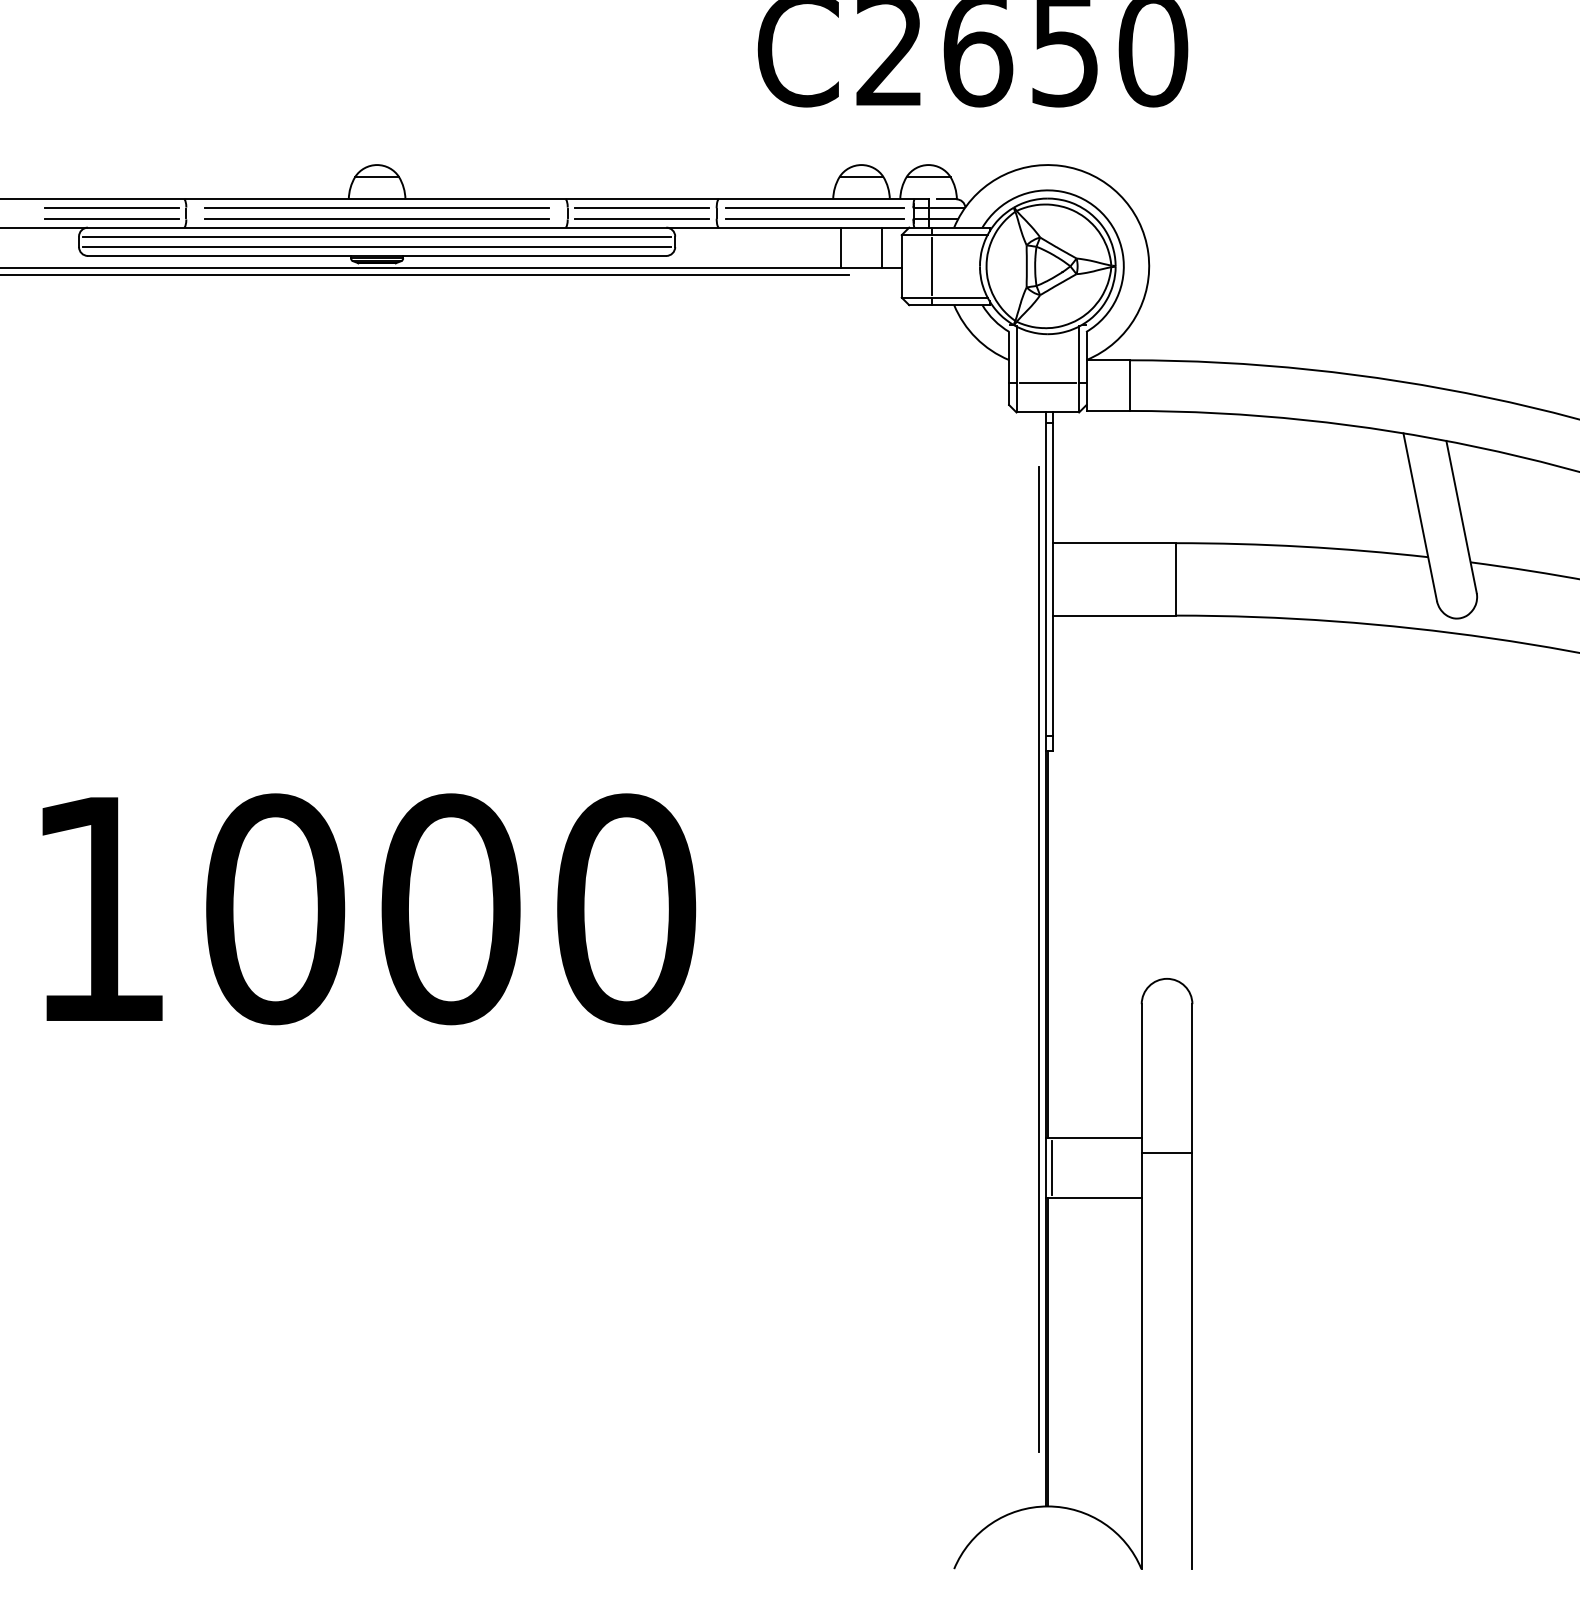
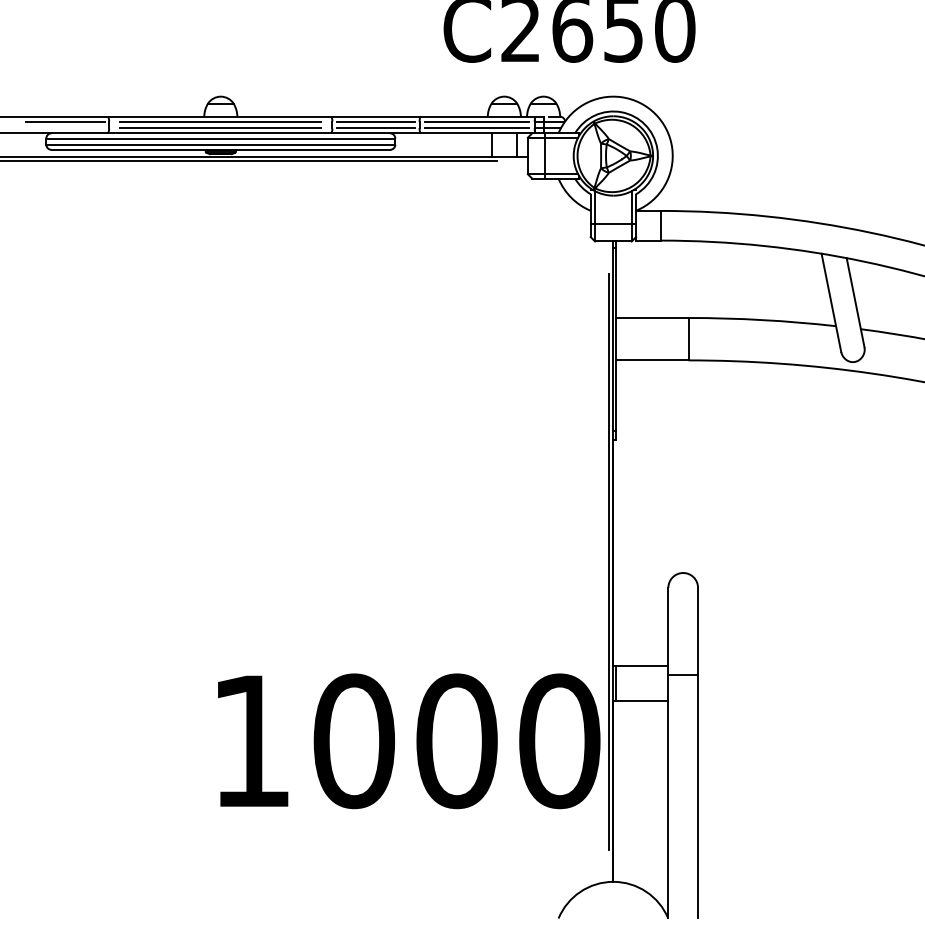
line: (111, 219) -> (65, 128), removed
text: (369, 909) -> (409, 741), moved

